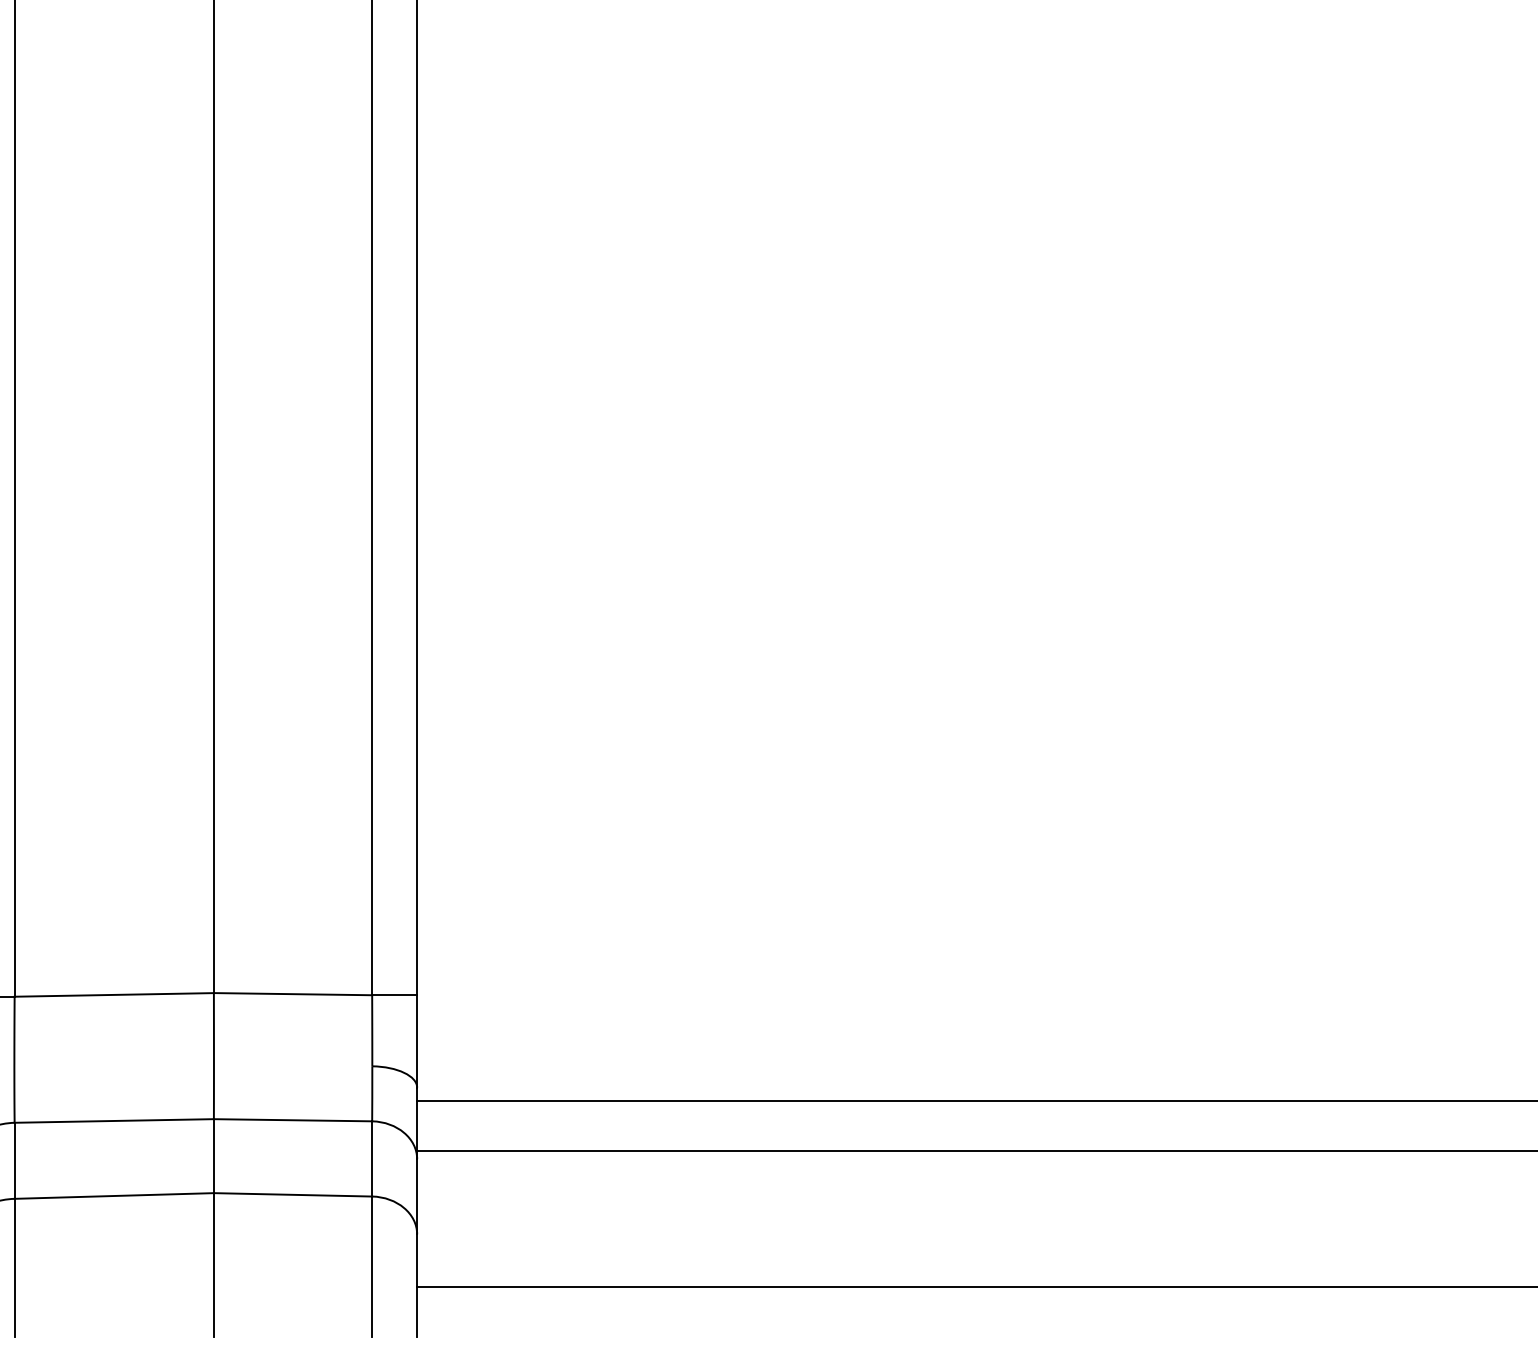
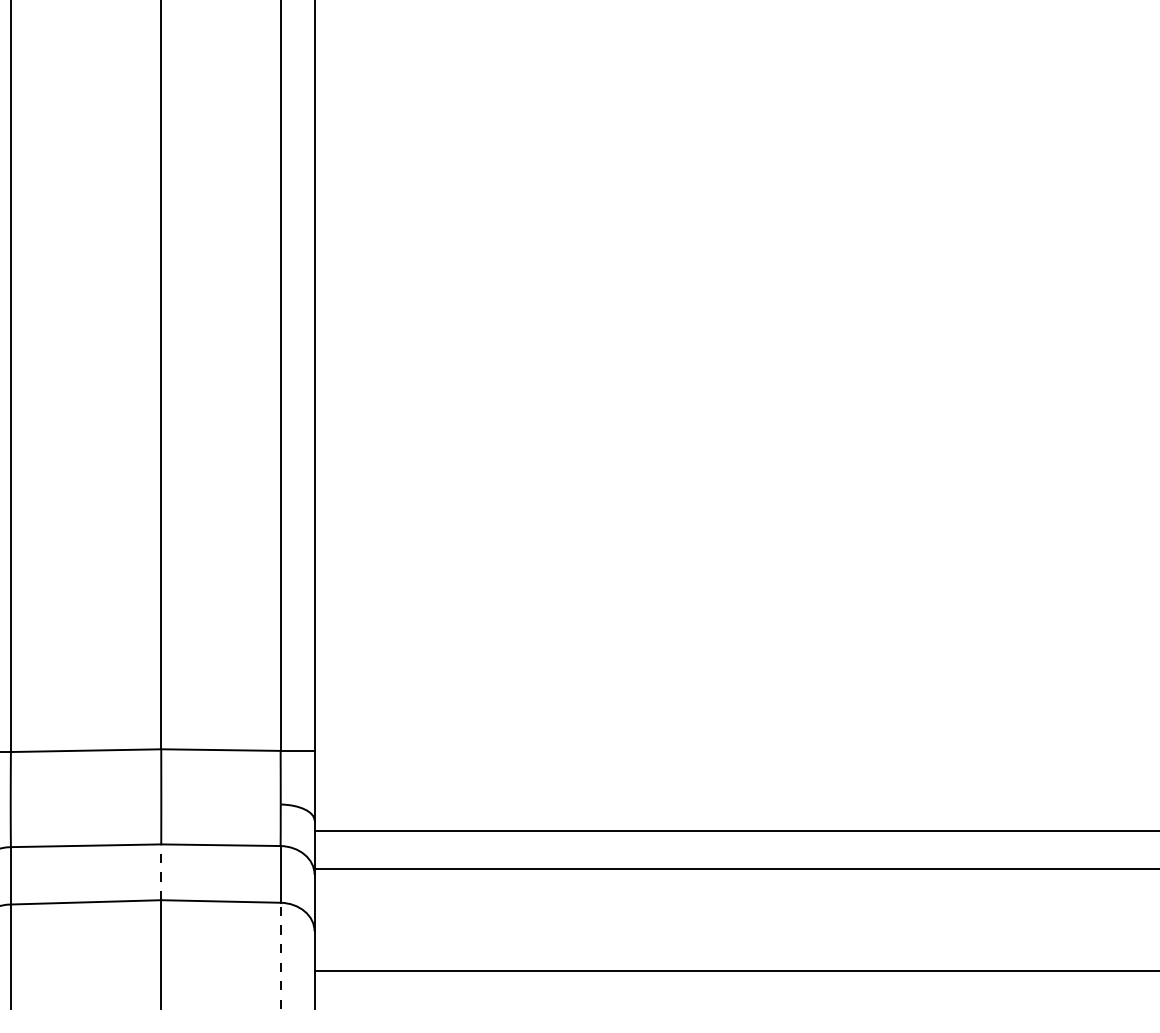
line: (214, 1156) -> (161, 872), solid -> dashed
line: (371, 1266) -> (280, 955), solid -> dashed

